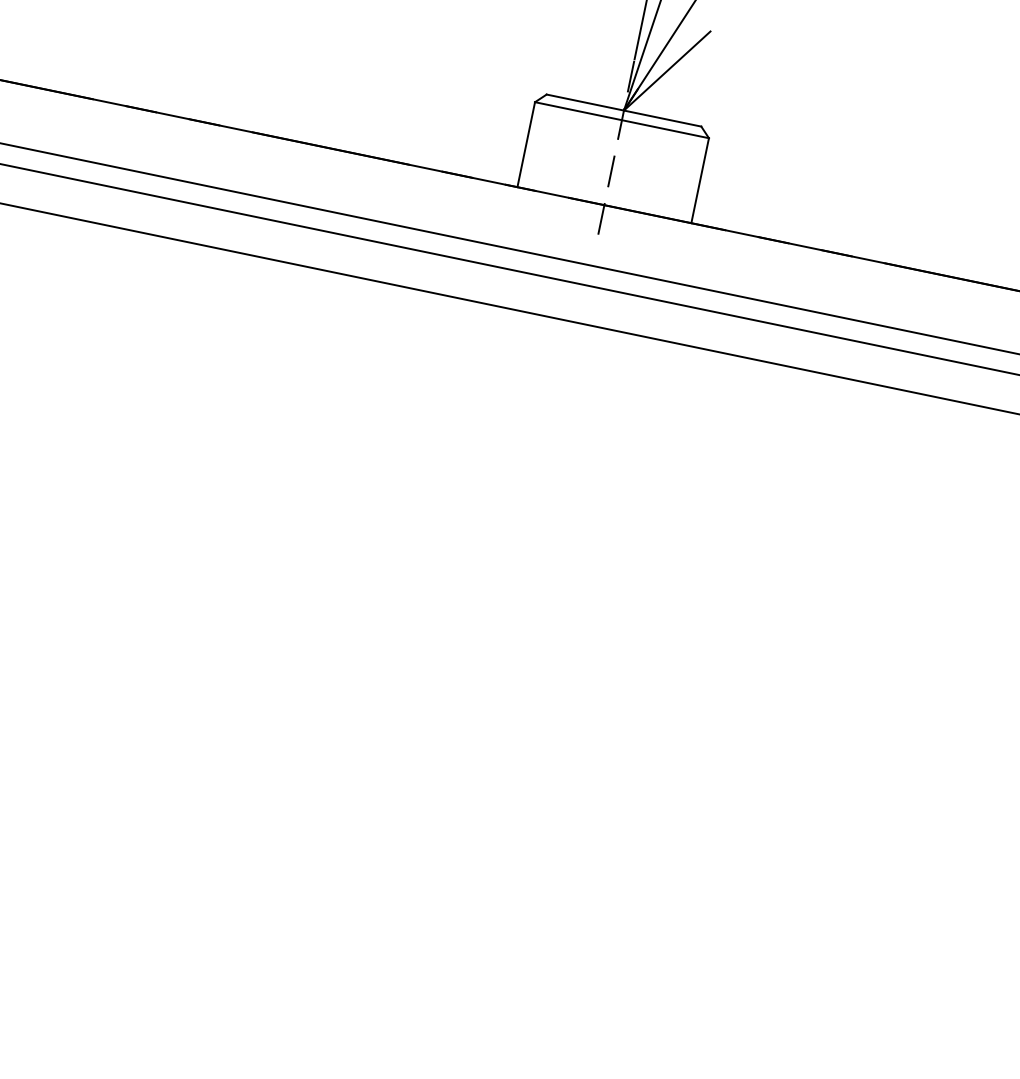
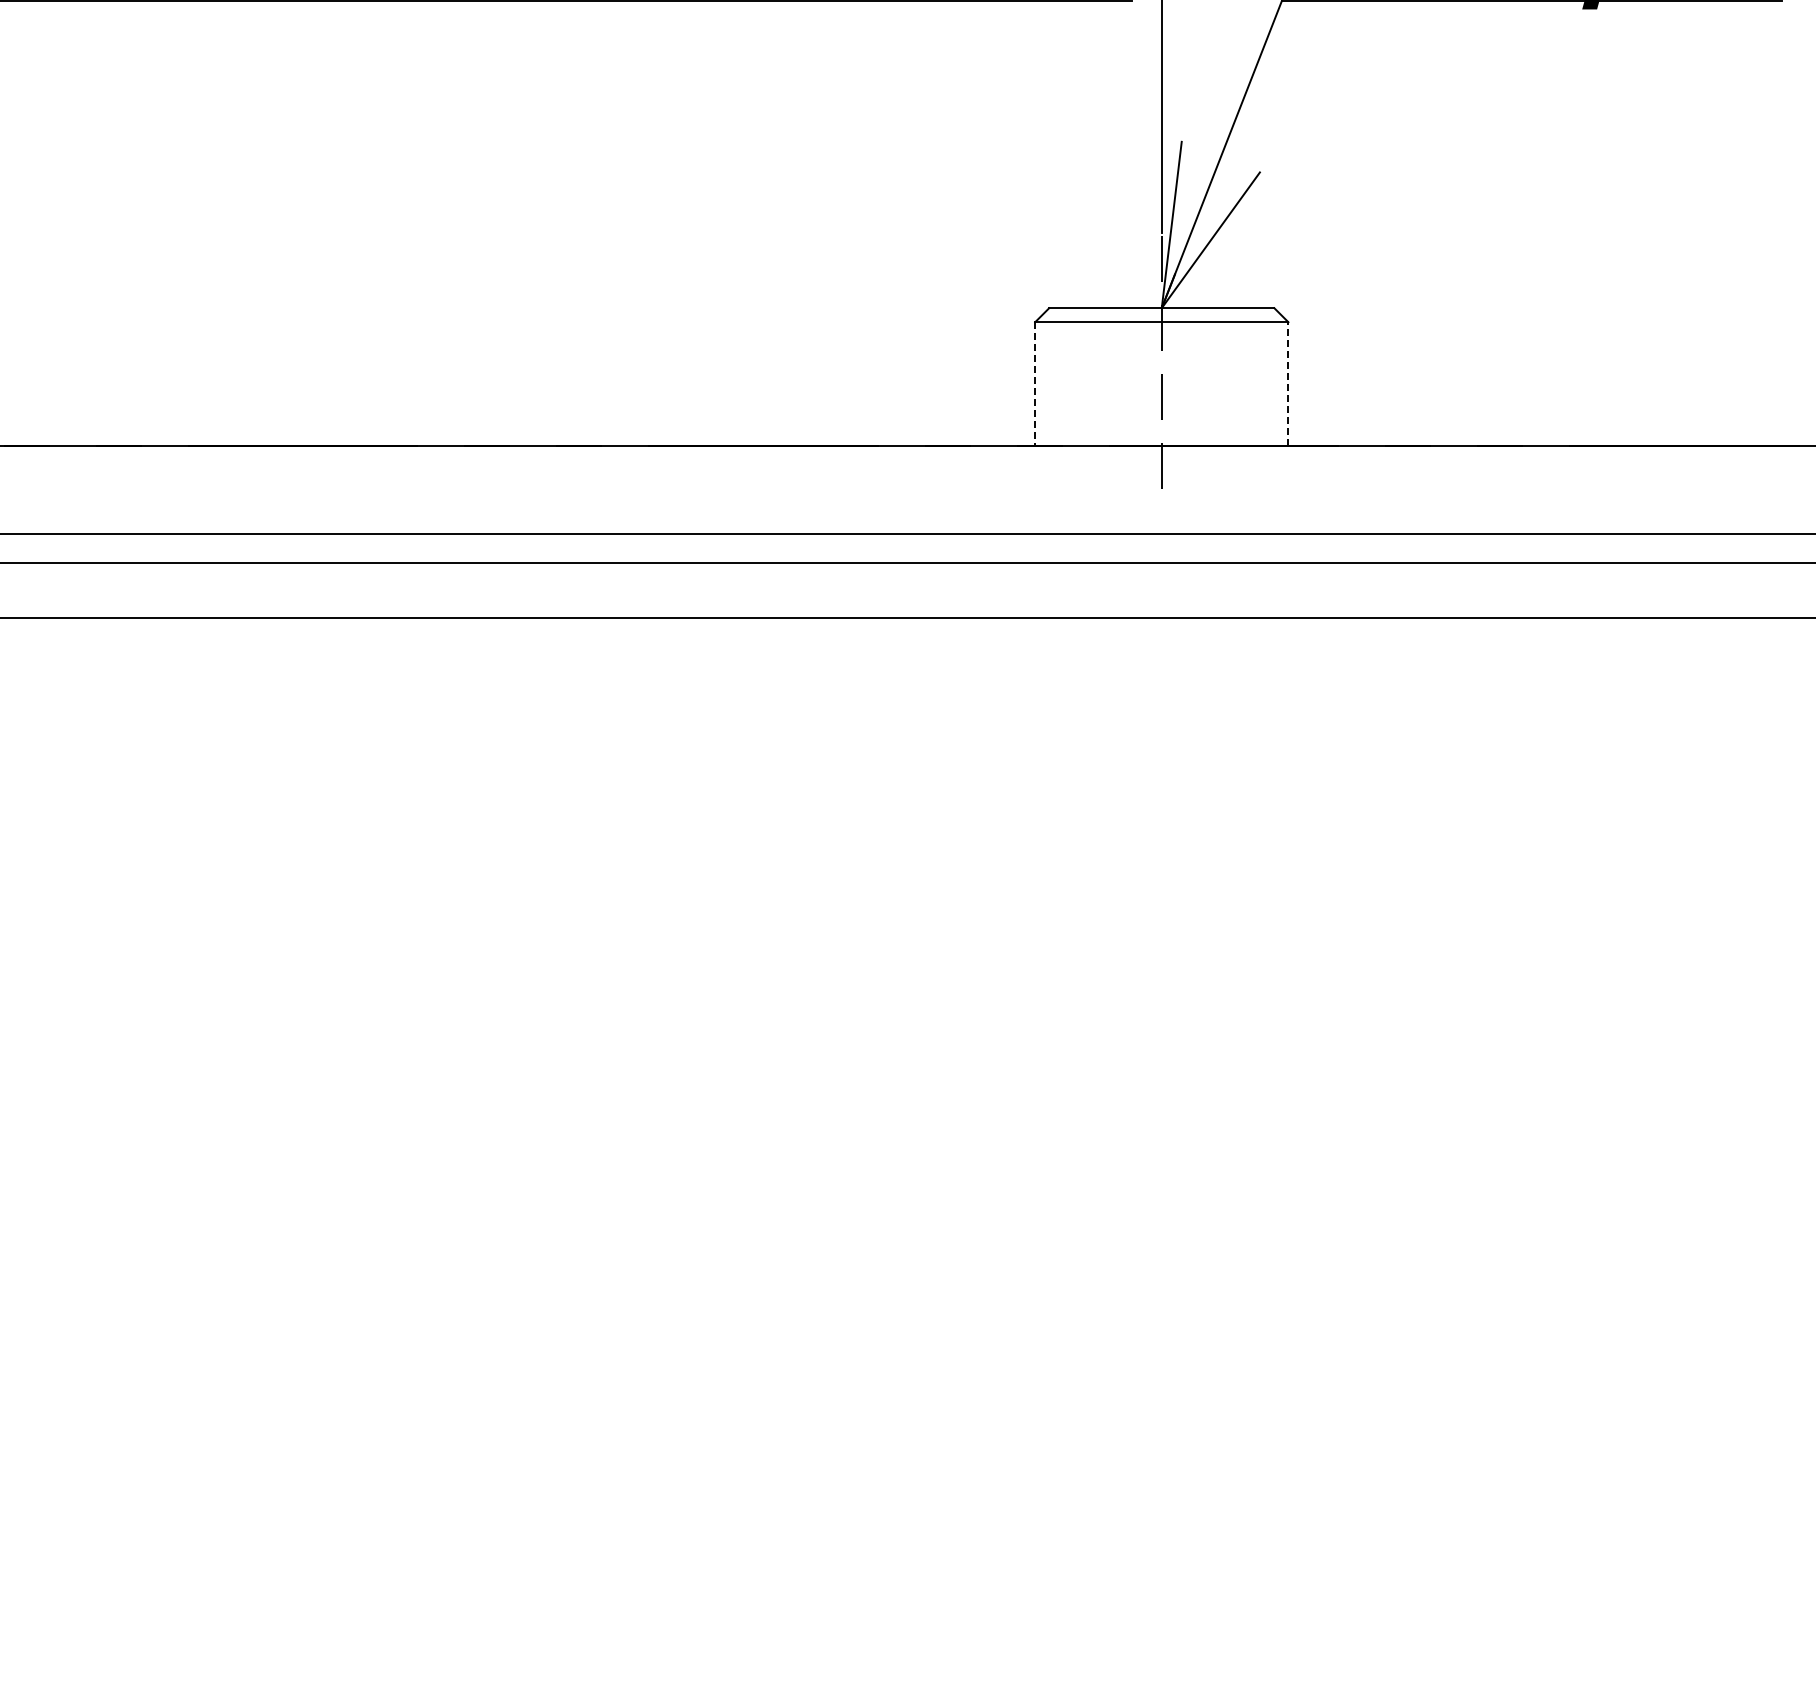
line: (526, 145) -> (1035, 384), solid -> dashed
line: (700, 180) -> (1288, 384), solid -> dashed

